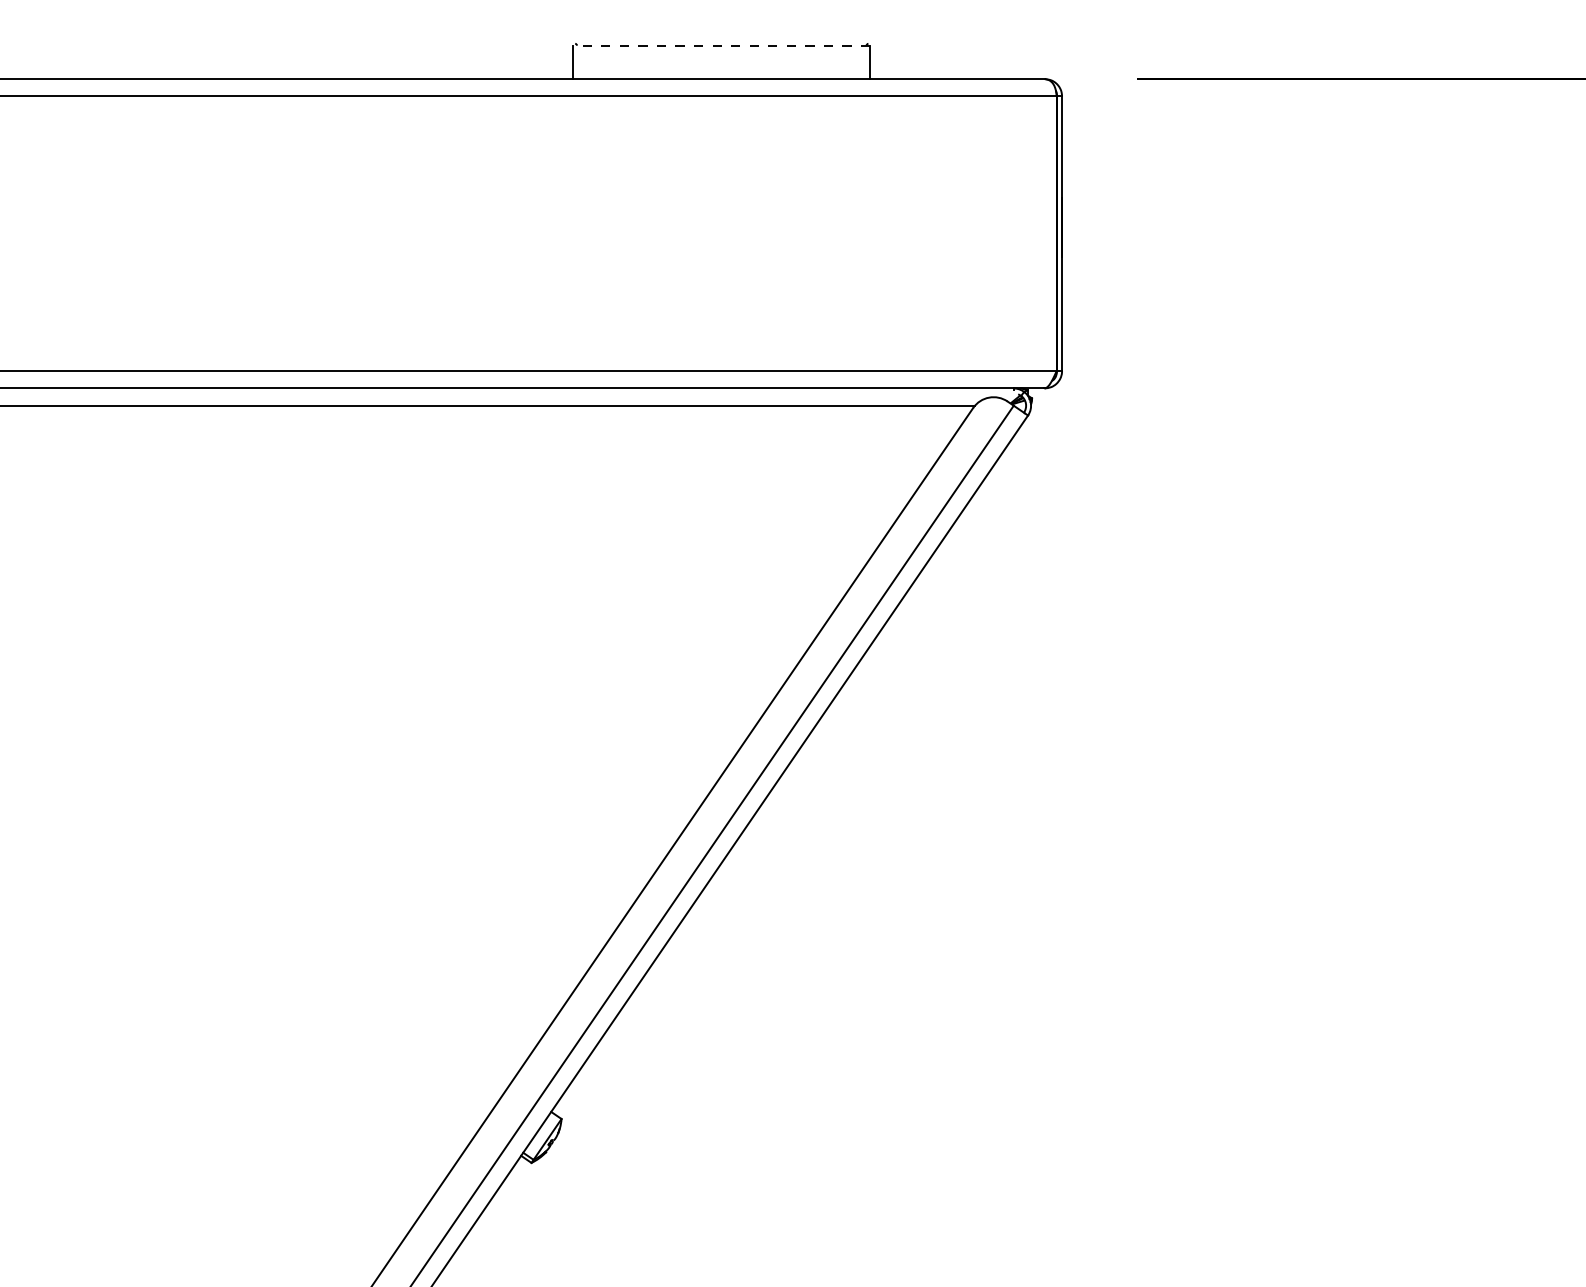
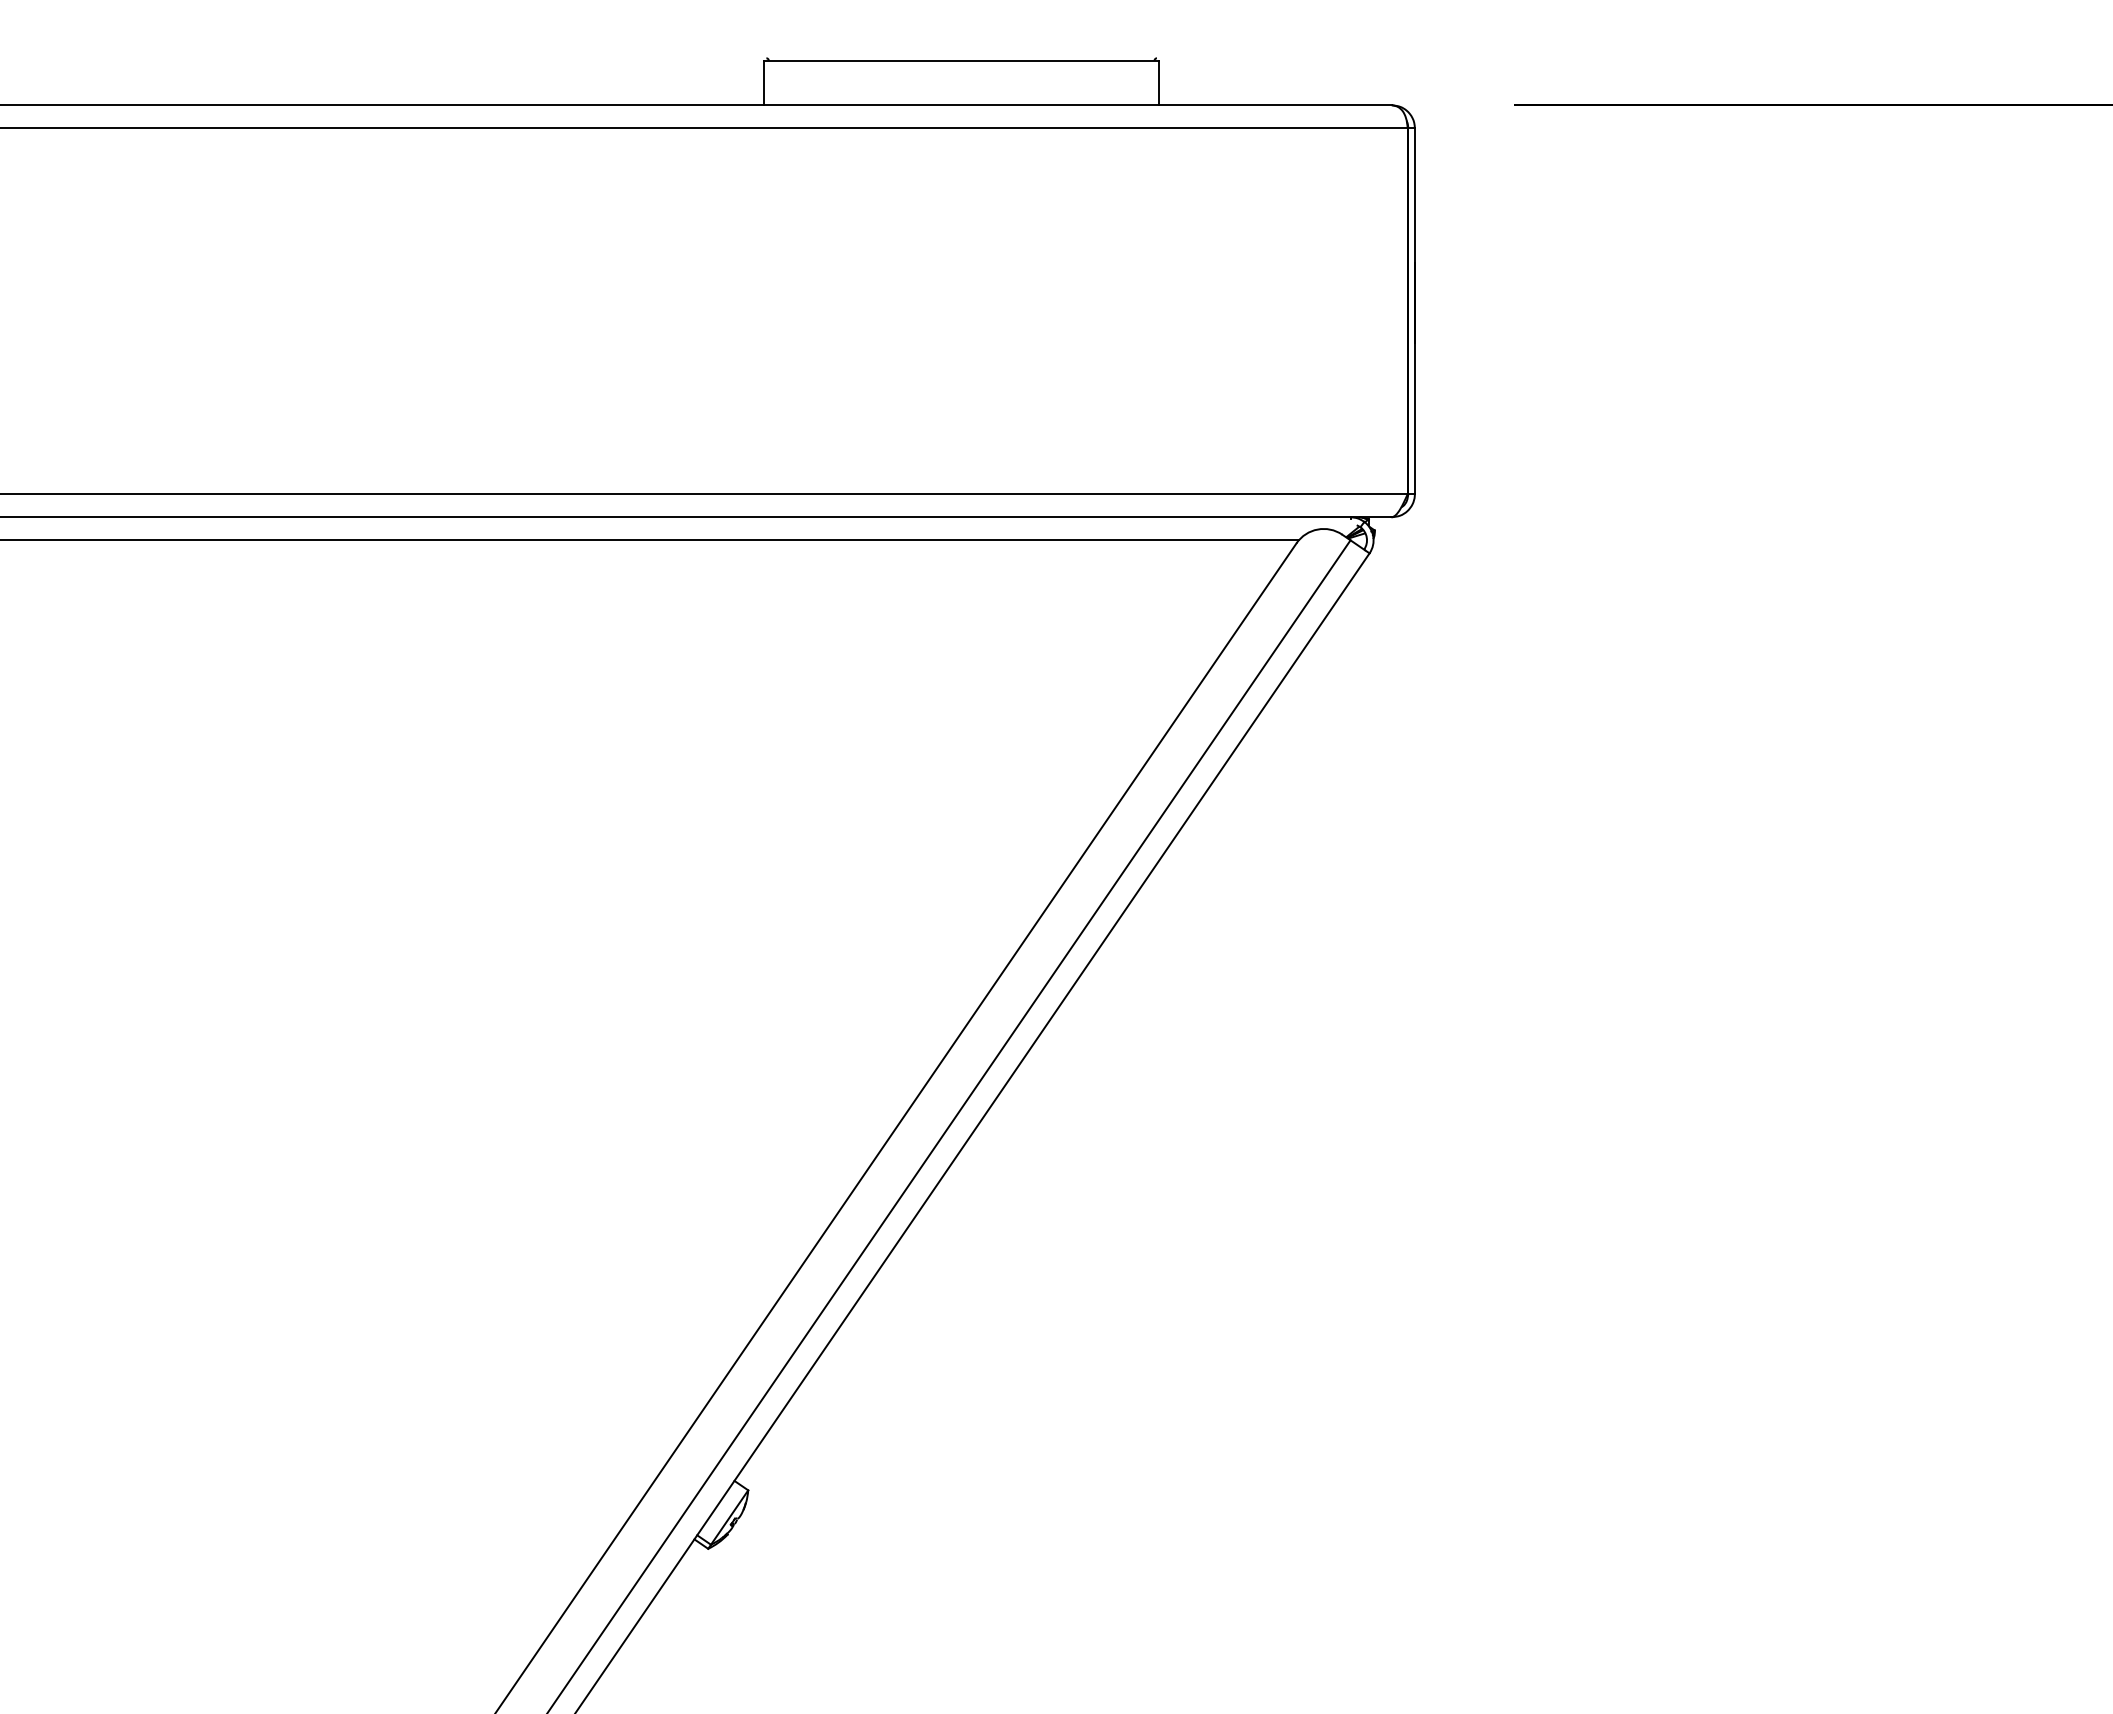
line: (721, 45) -> (961, 60), dashed -> solid

